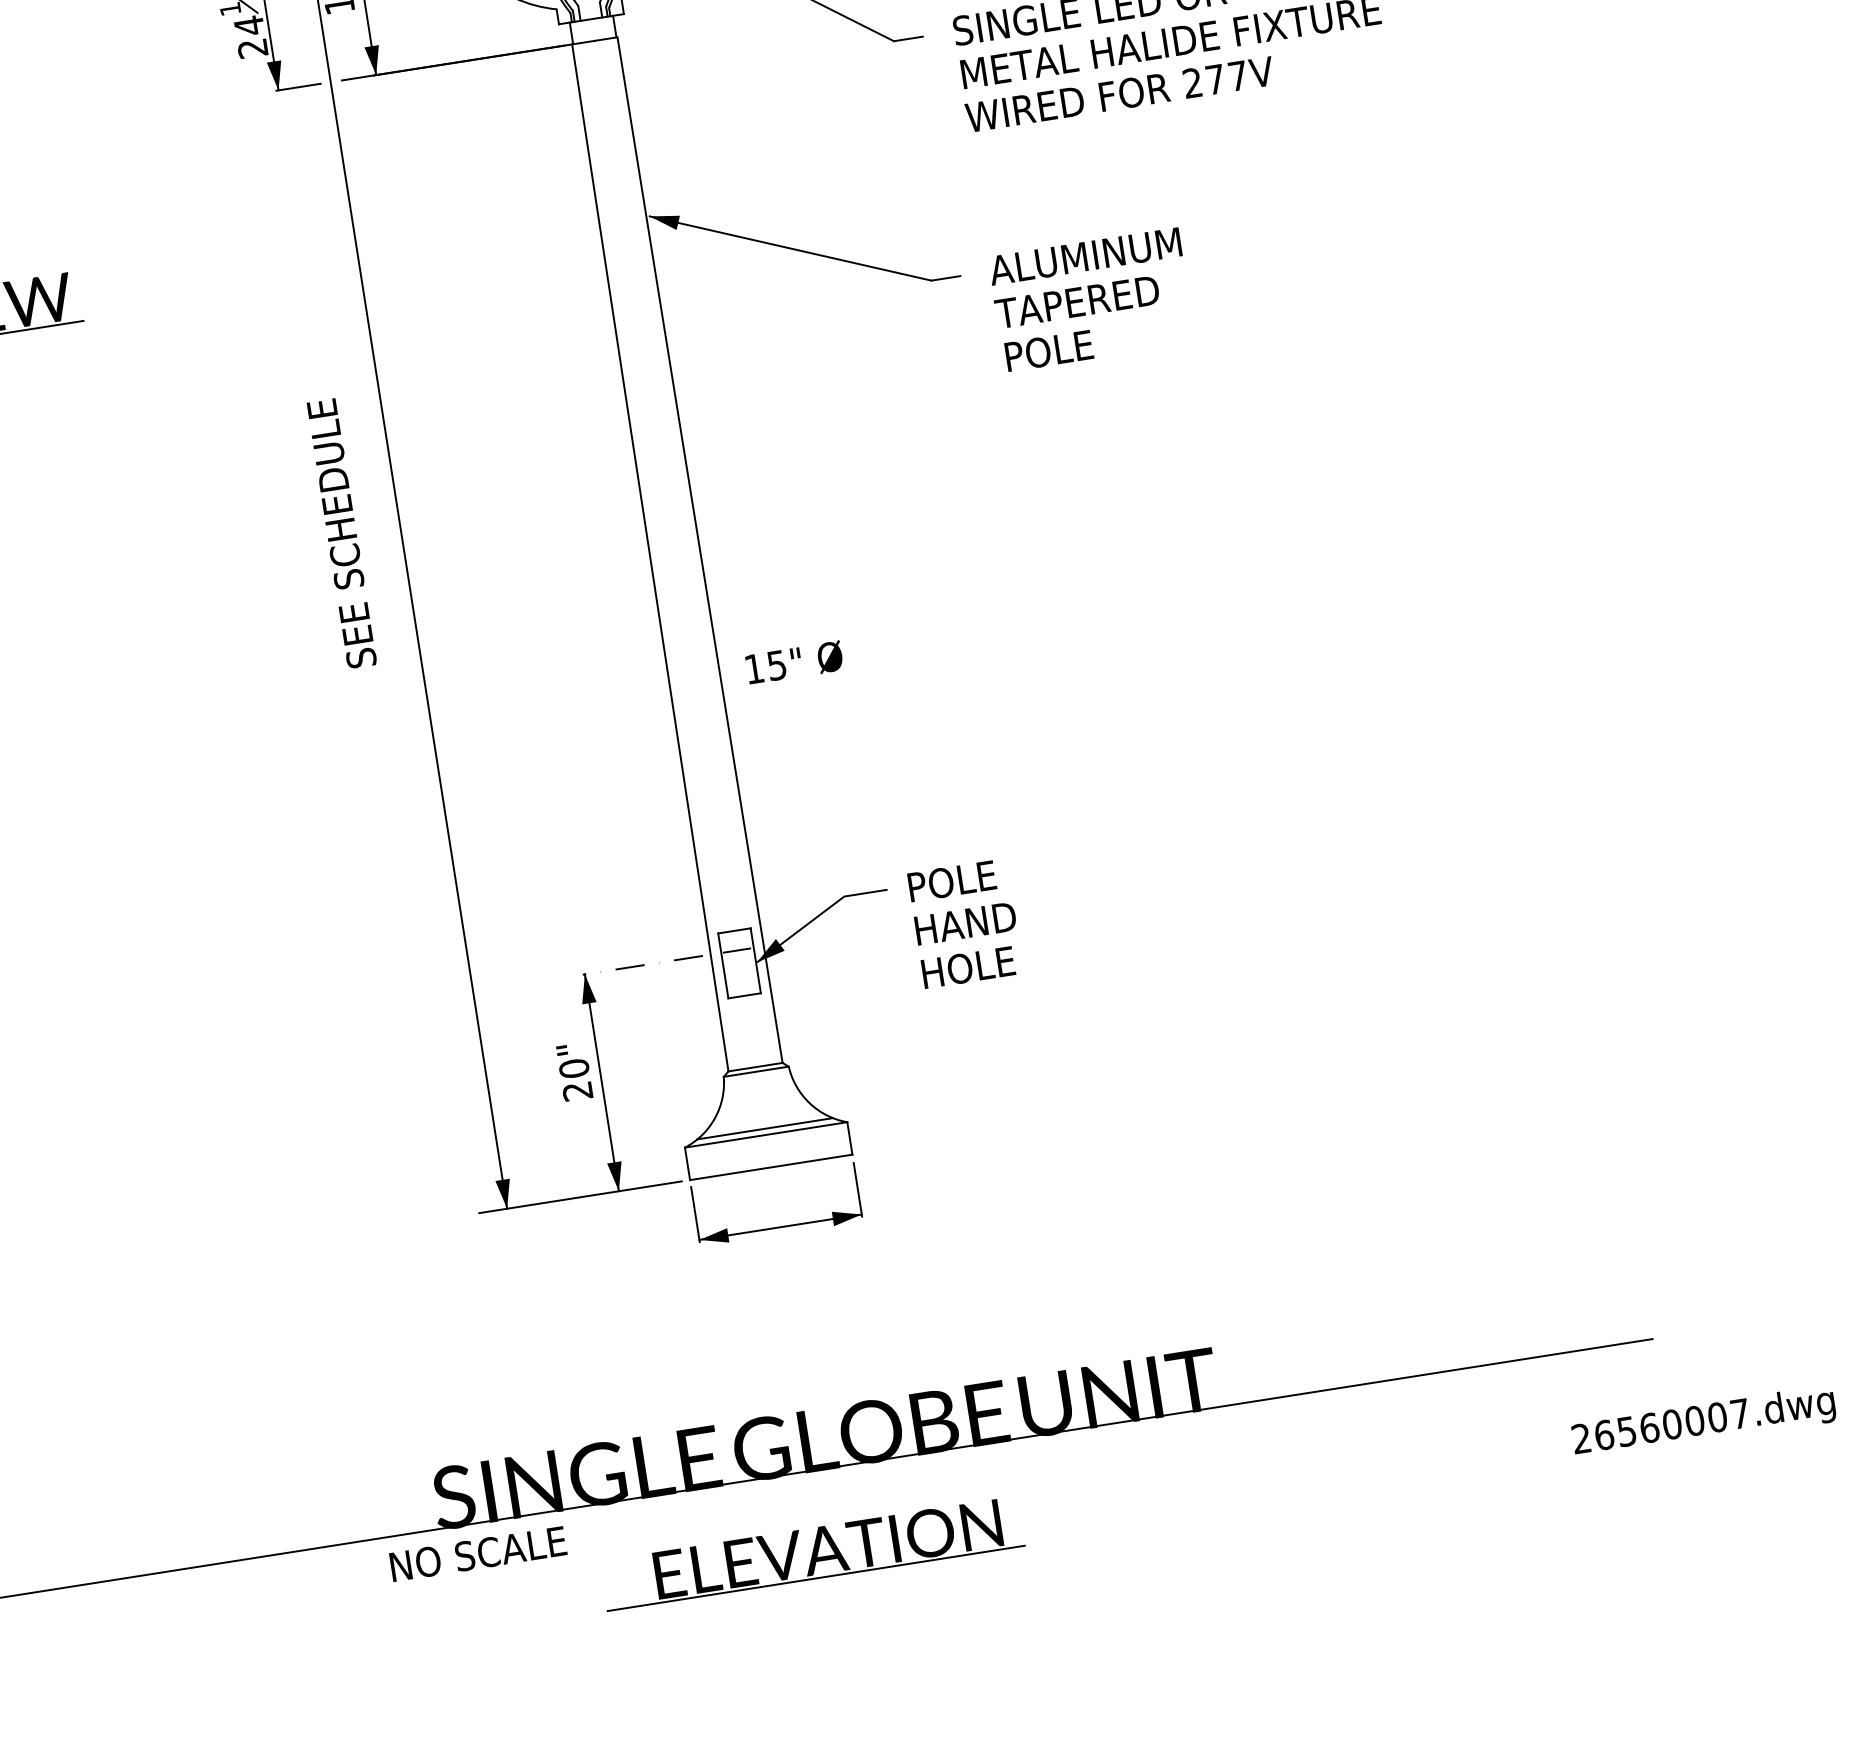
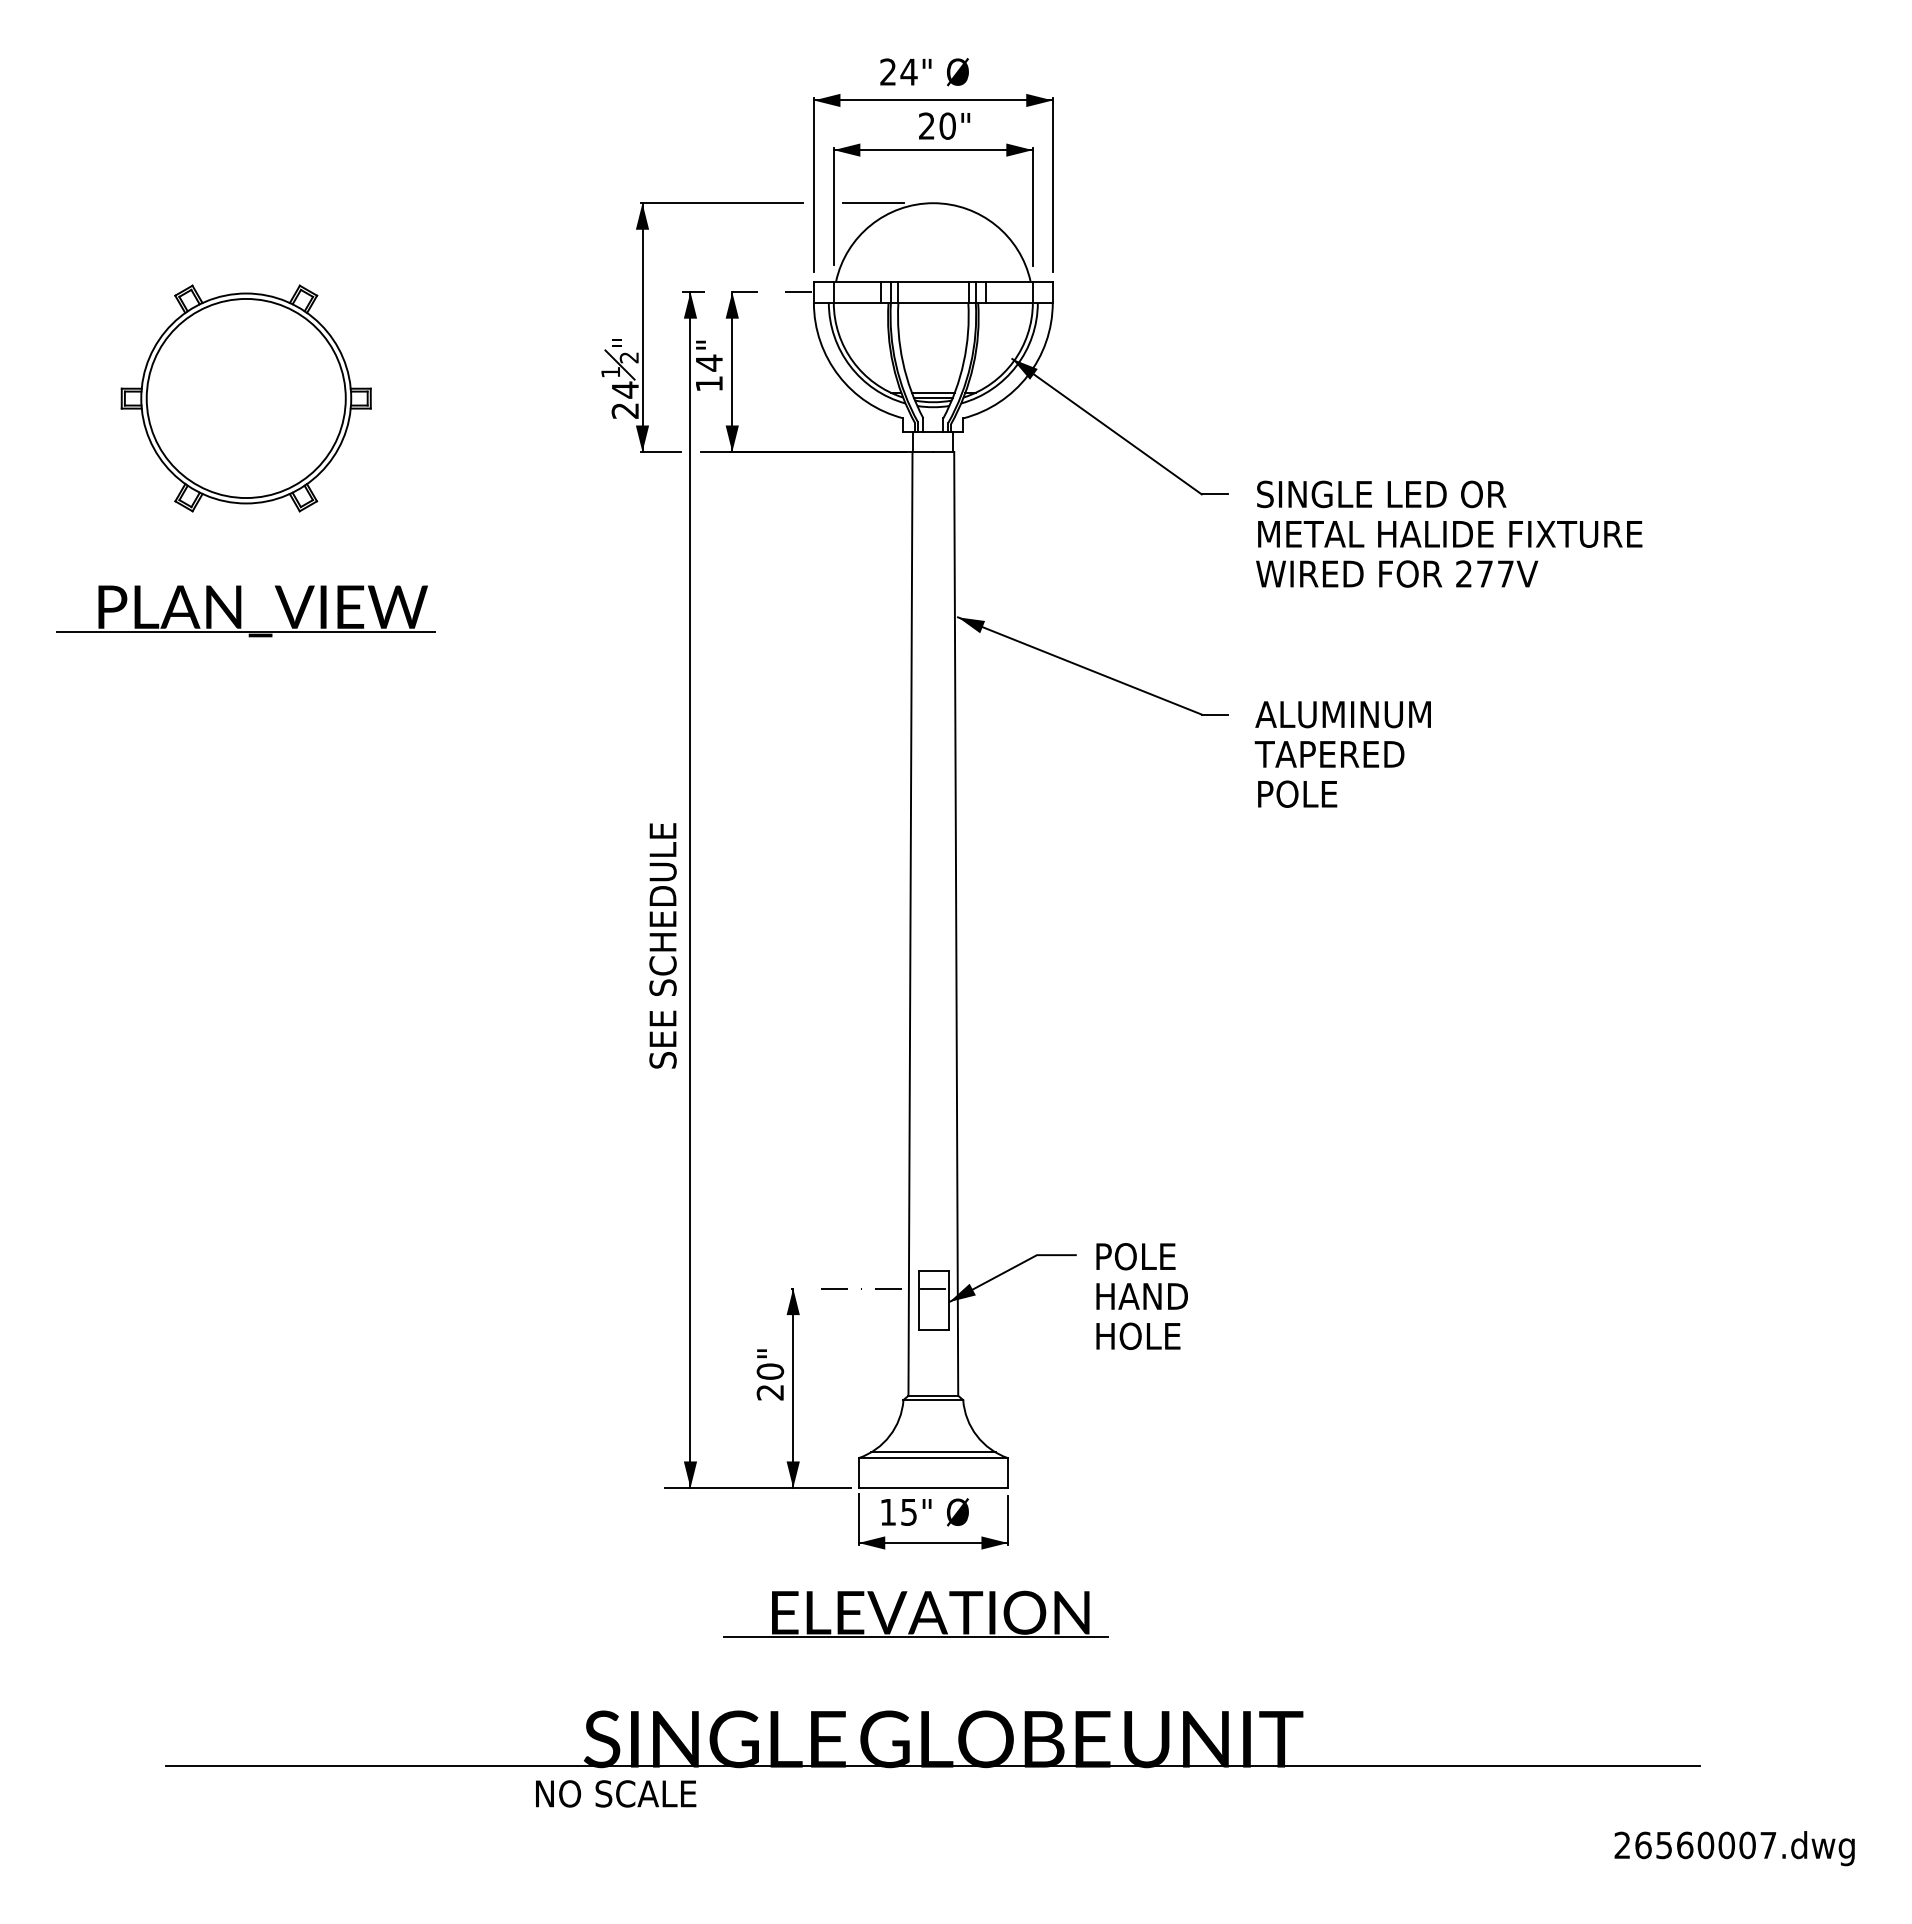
text: (341, 533) -> (662, 945), moved
text: (793, 663) -> (924, 1512), moved
part: (811, 1552) -> (915, 1613), moved

